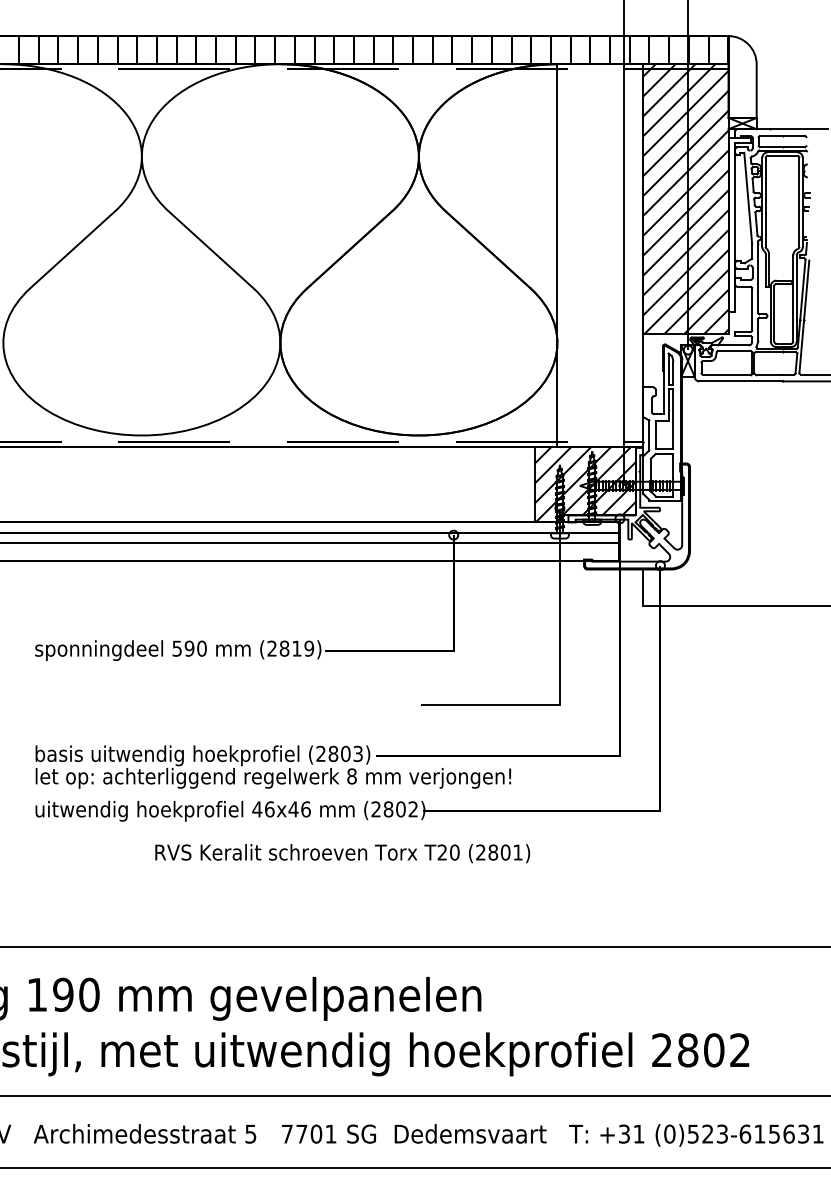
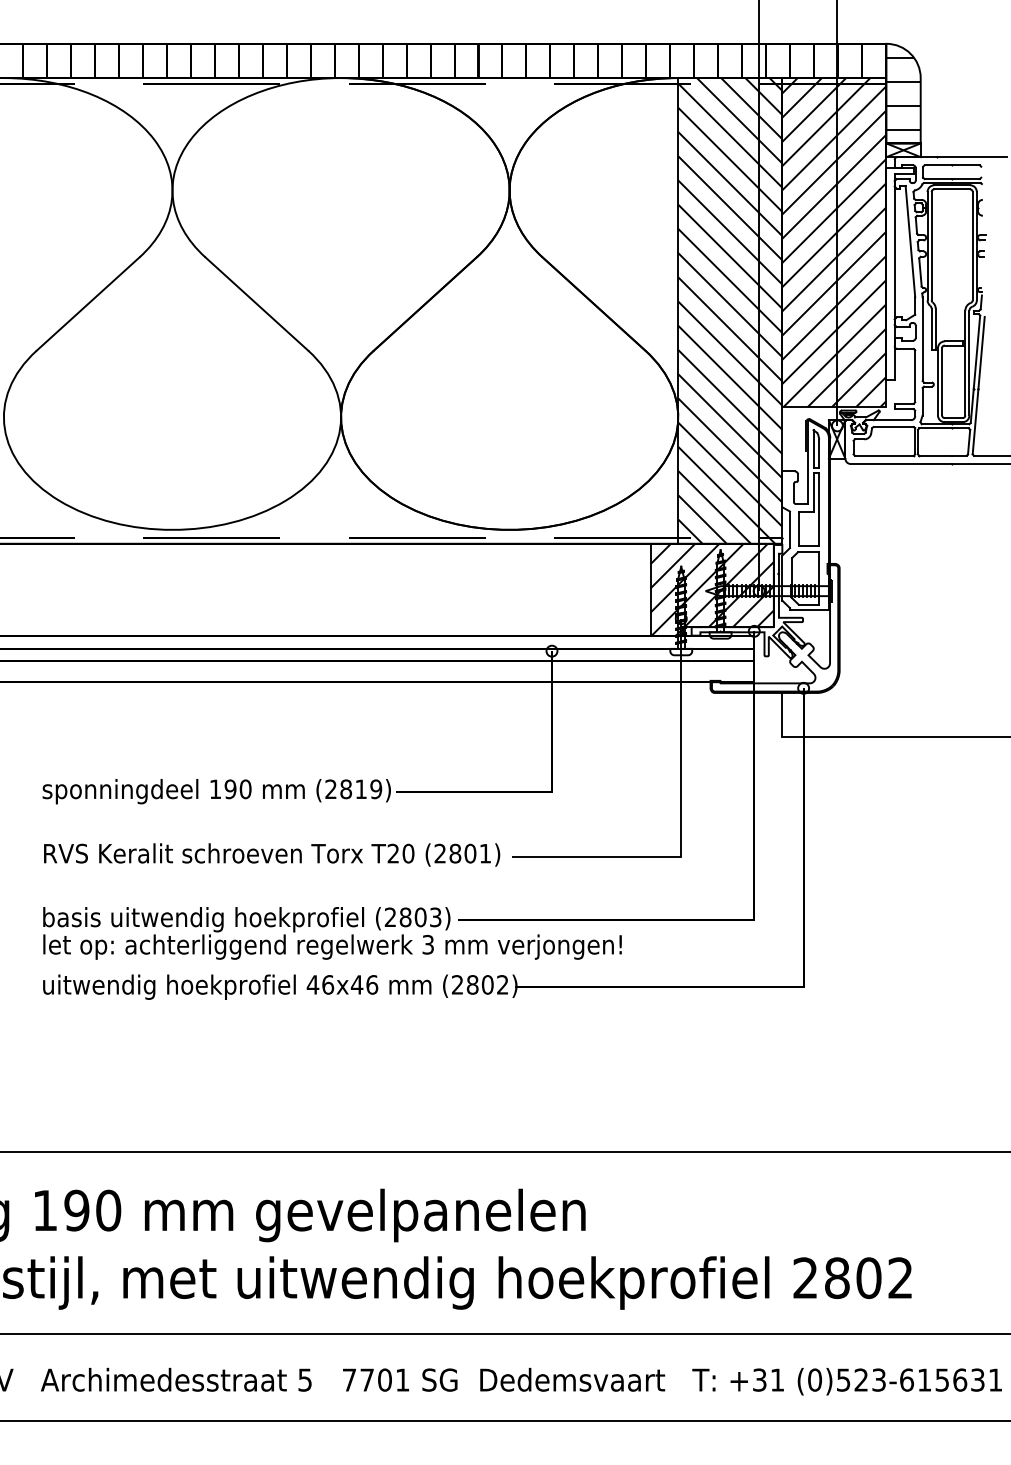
hatch: (742, 76) -> (903, 92), added
hatch: (599, 255) -> (729, 310), added
text: (176, 648) -> (214, 789), 590 -> 190
text: (351, 776) -> (427, 944), 8 -> 3
text: (342, 853) -> (271, 854), moved

